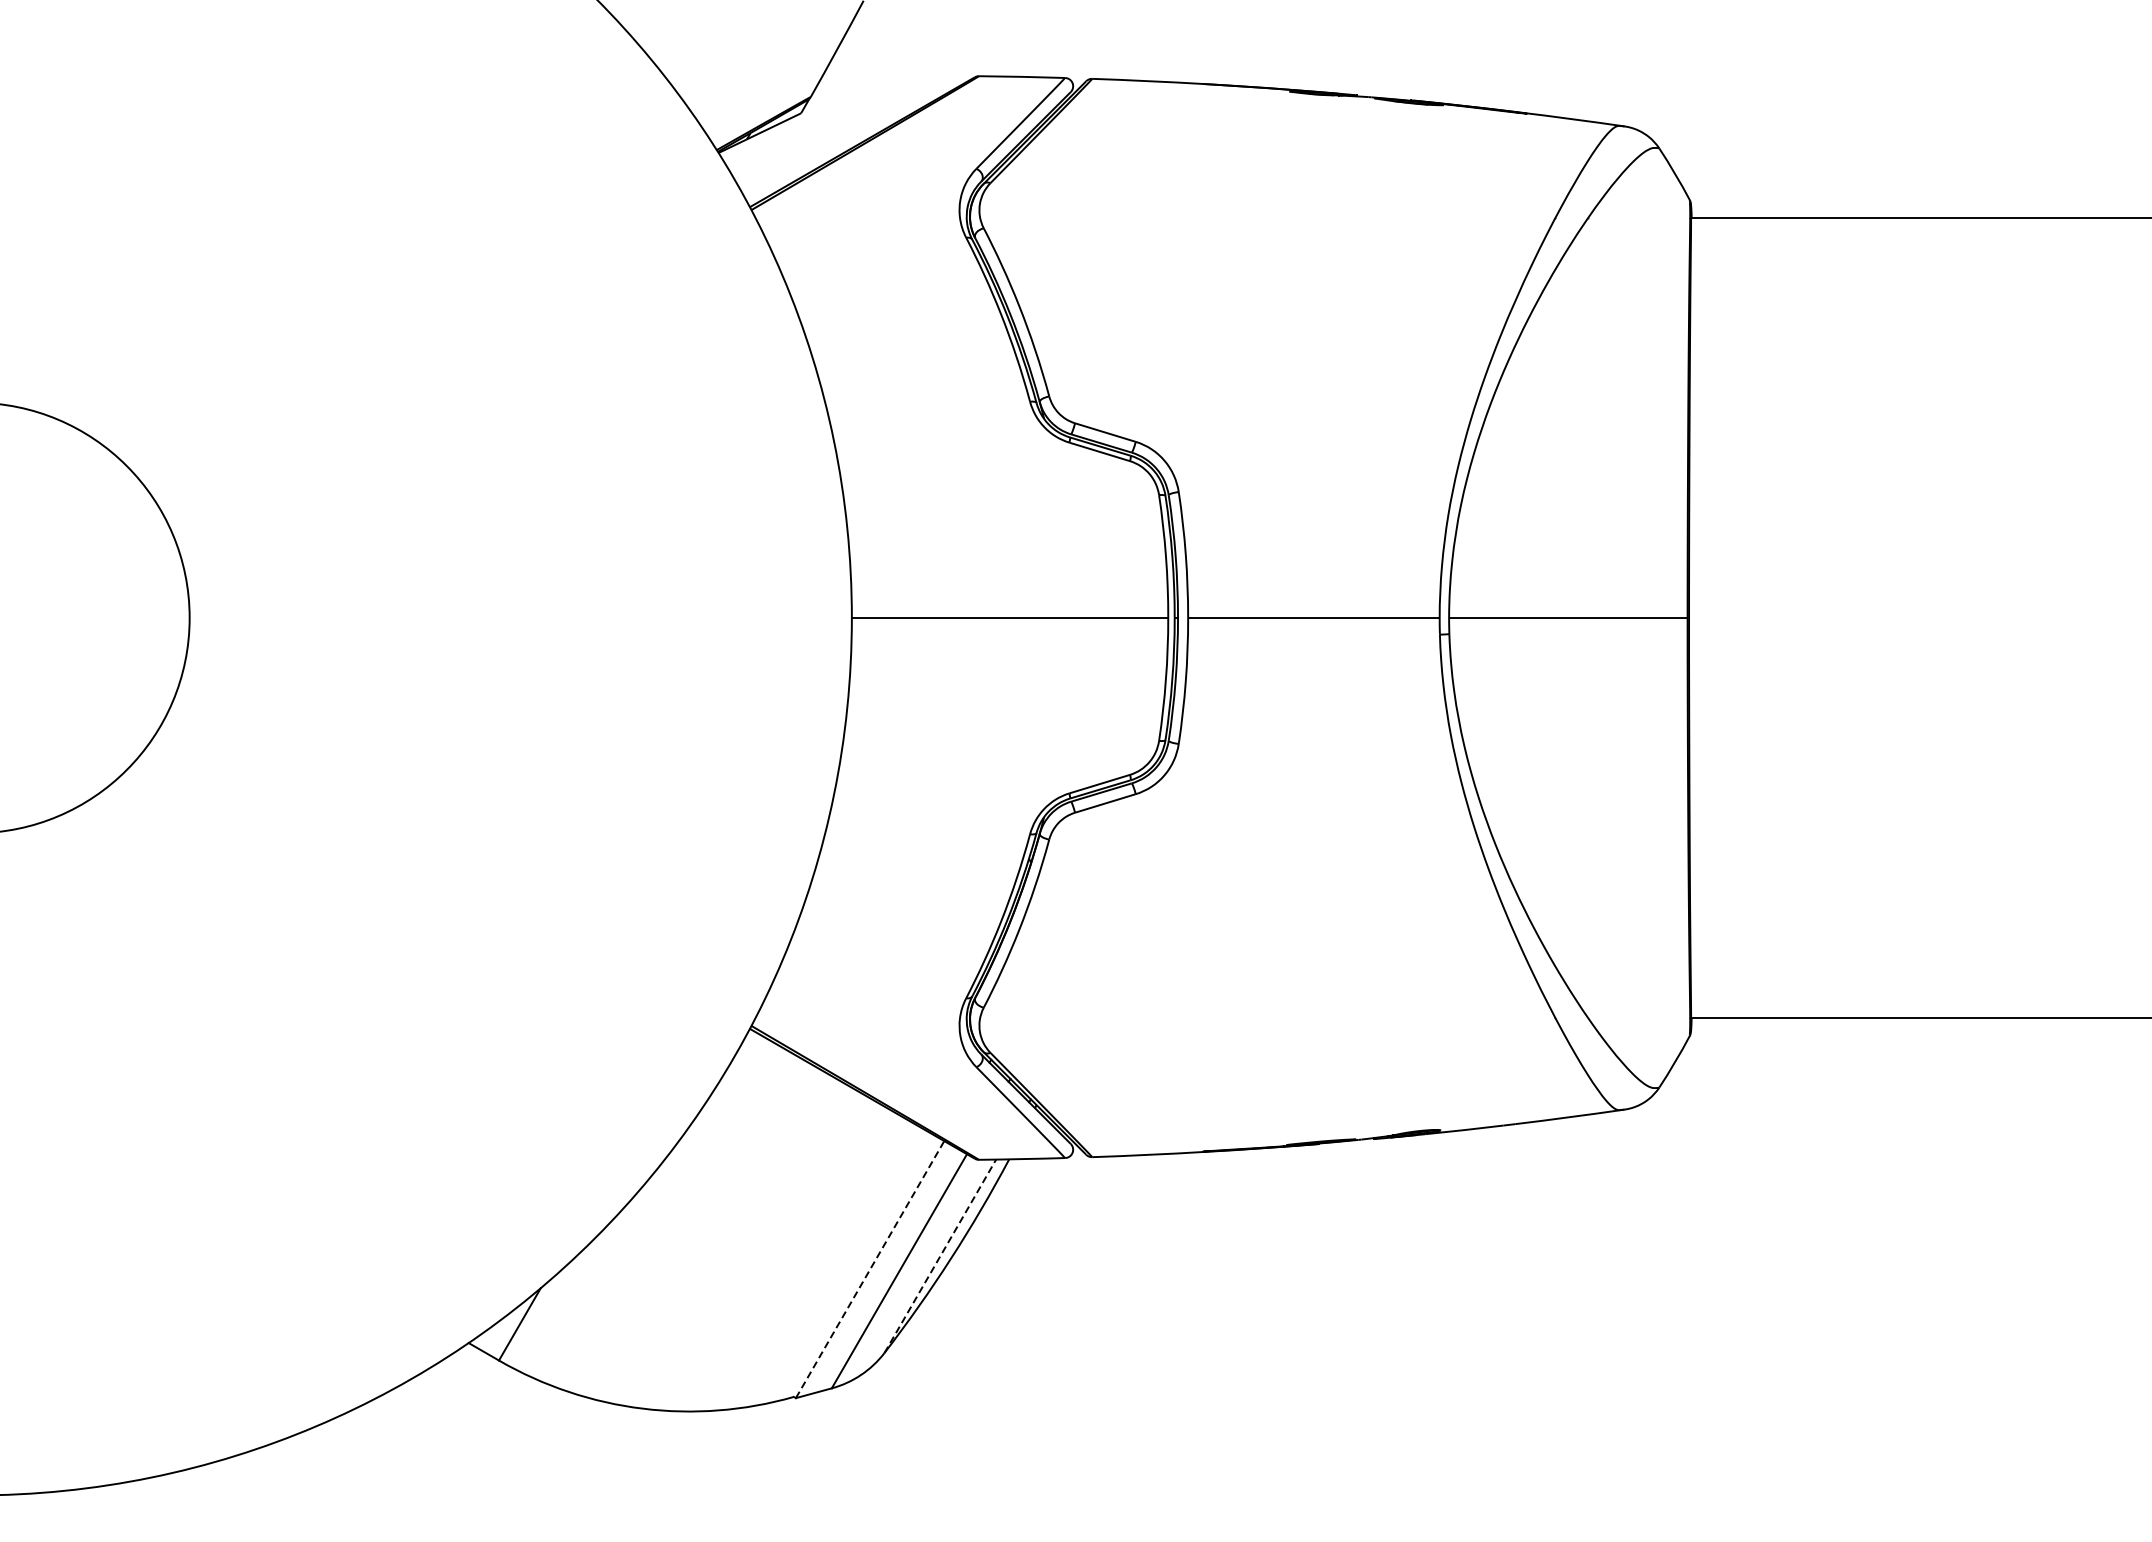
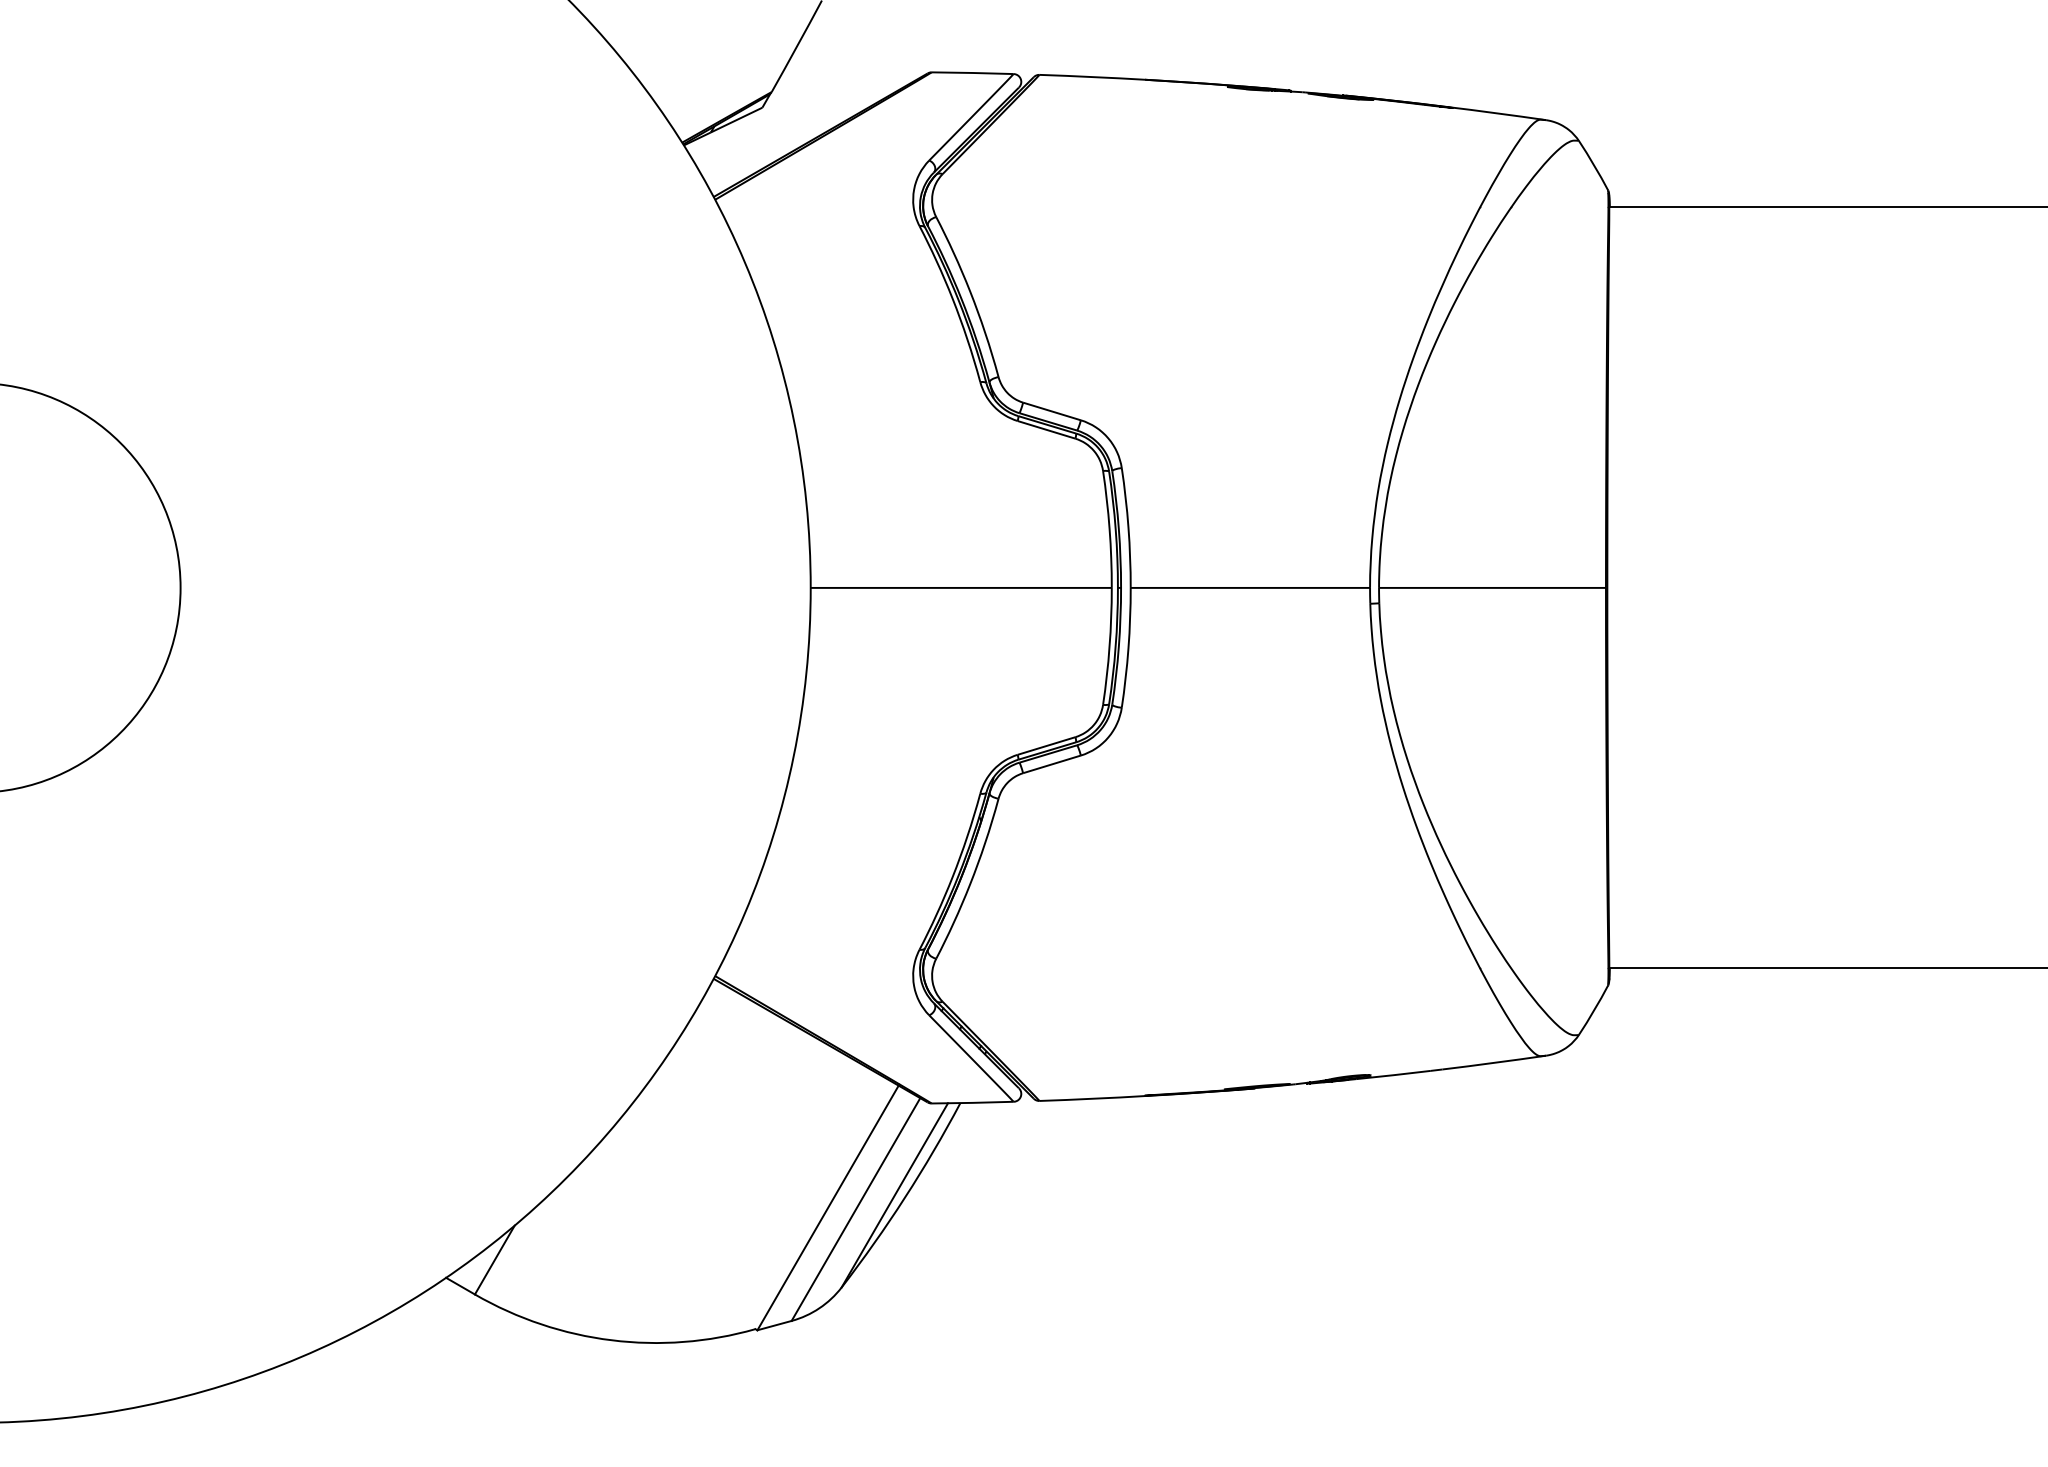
line: (940, 1255) -> (895, 1194), dashed -> solid
line: (870, 1269) -> (828, 1207), dashed -> solid

